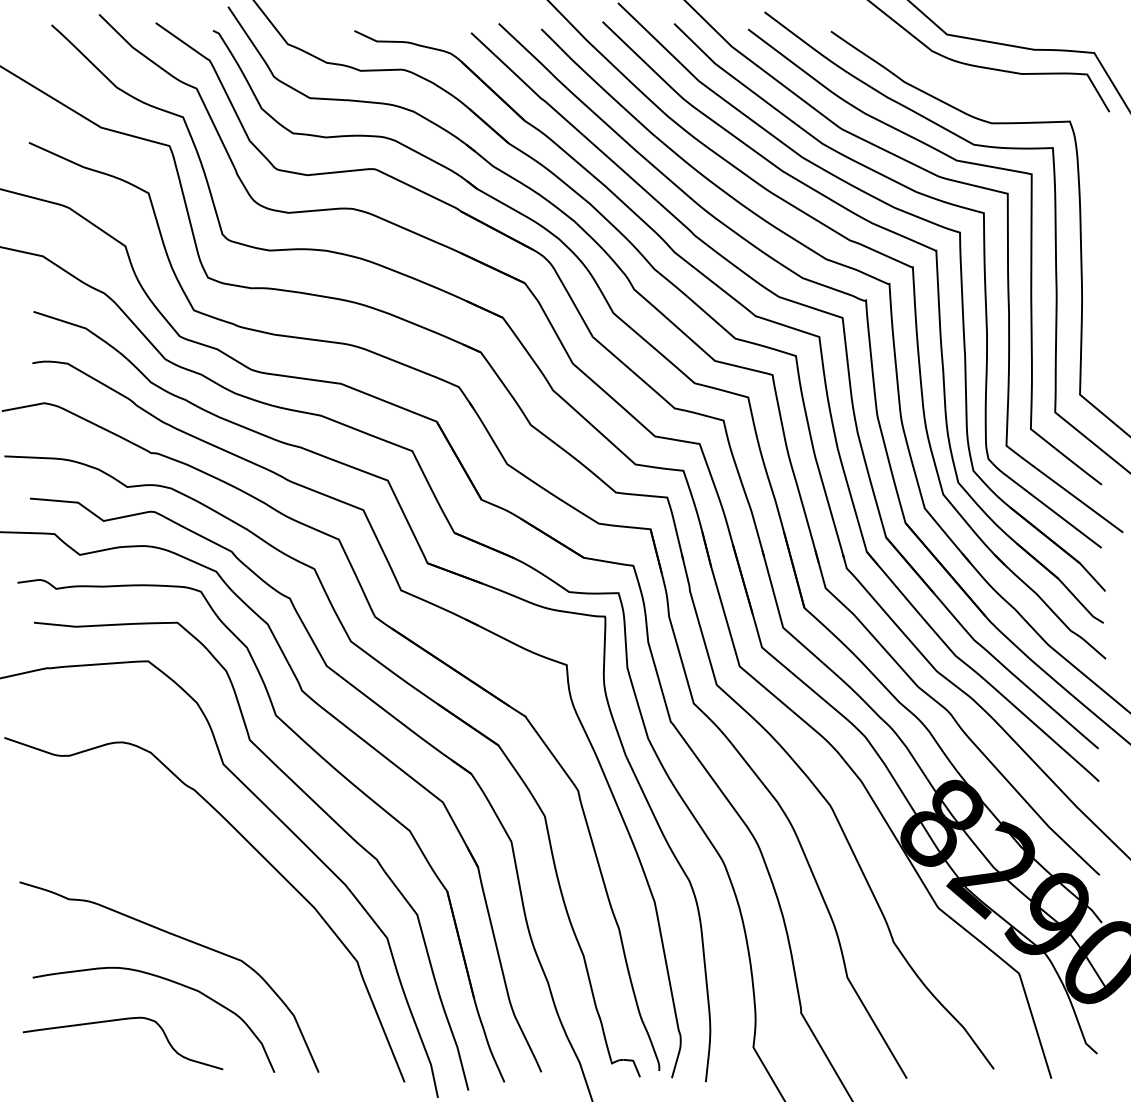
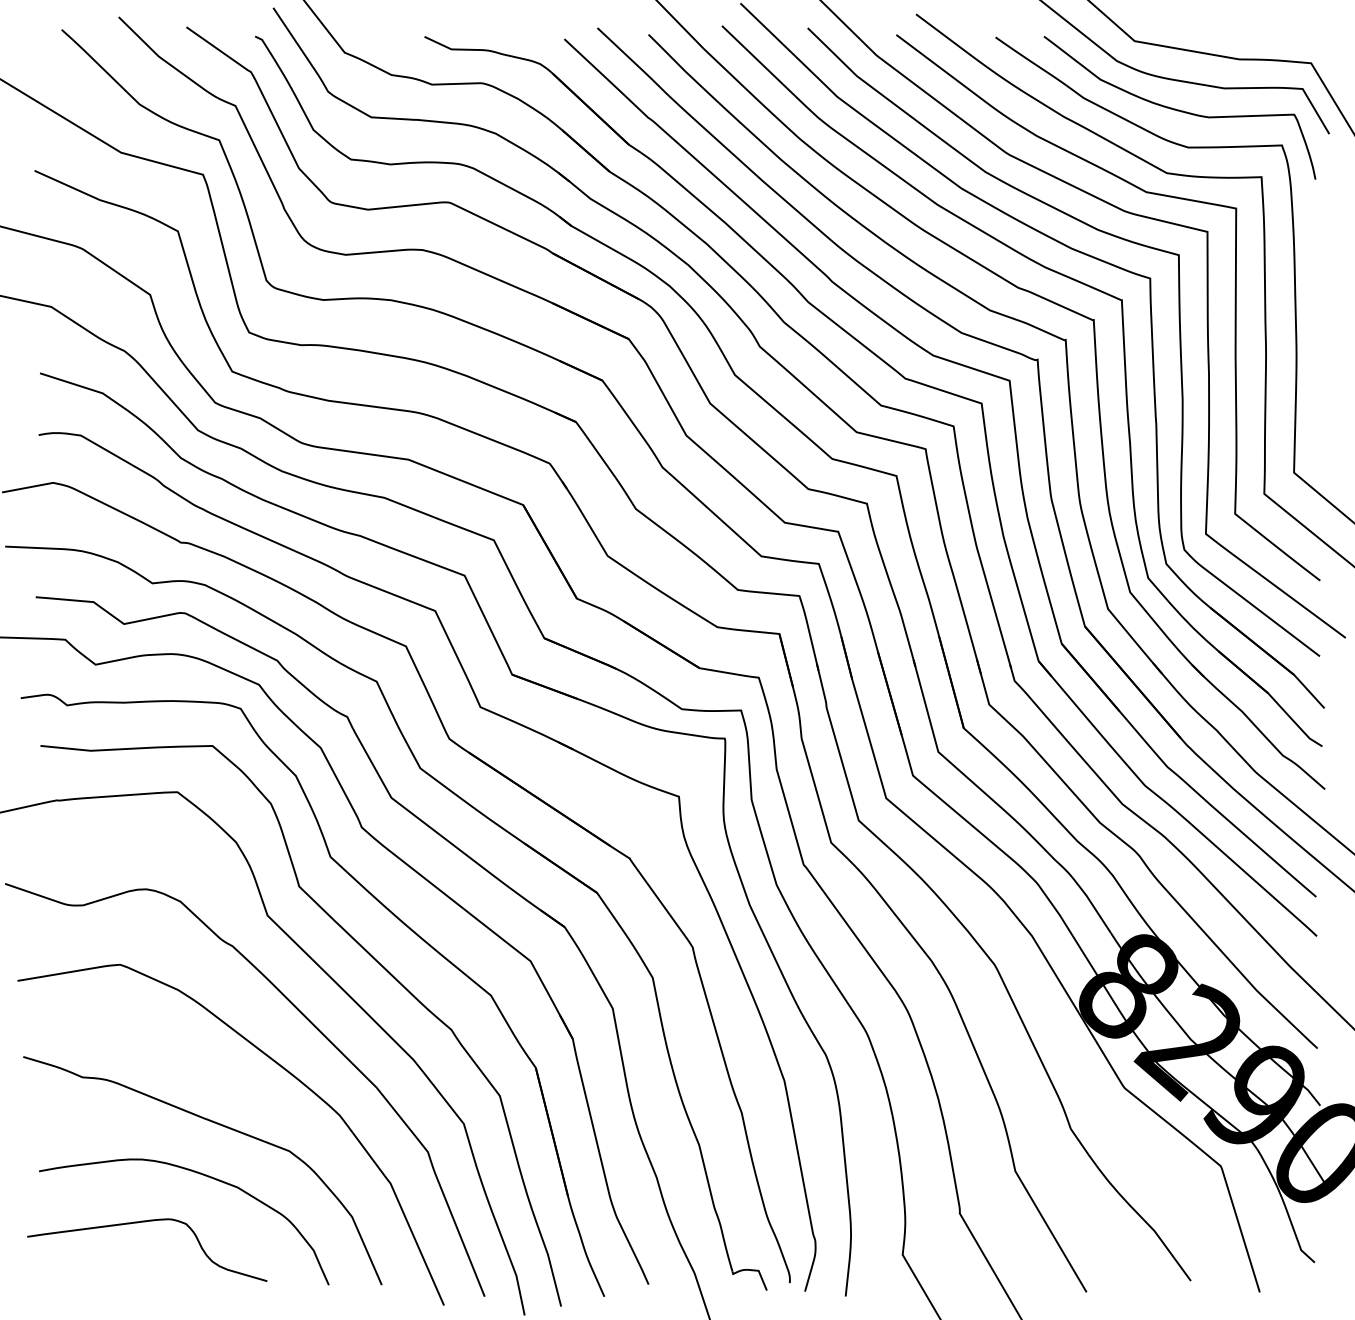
curve: (984, 91) -> (1179, 109), added
curve: (233, 890) -> (279, 1066), added

